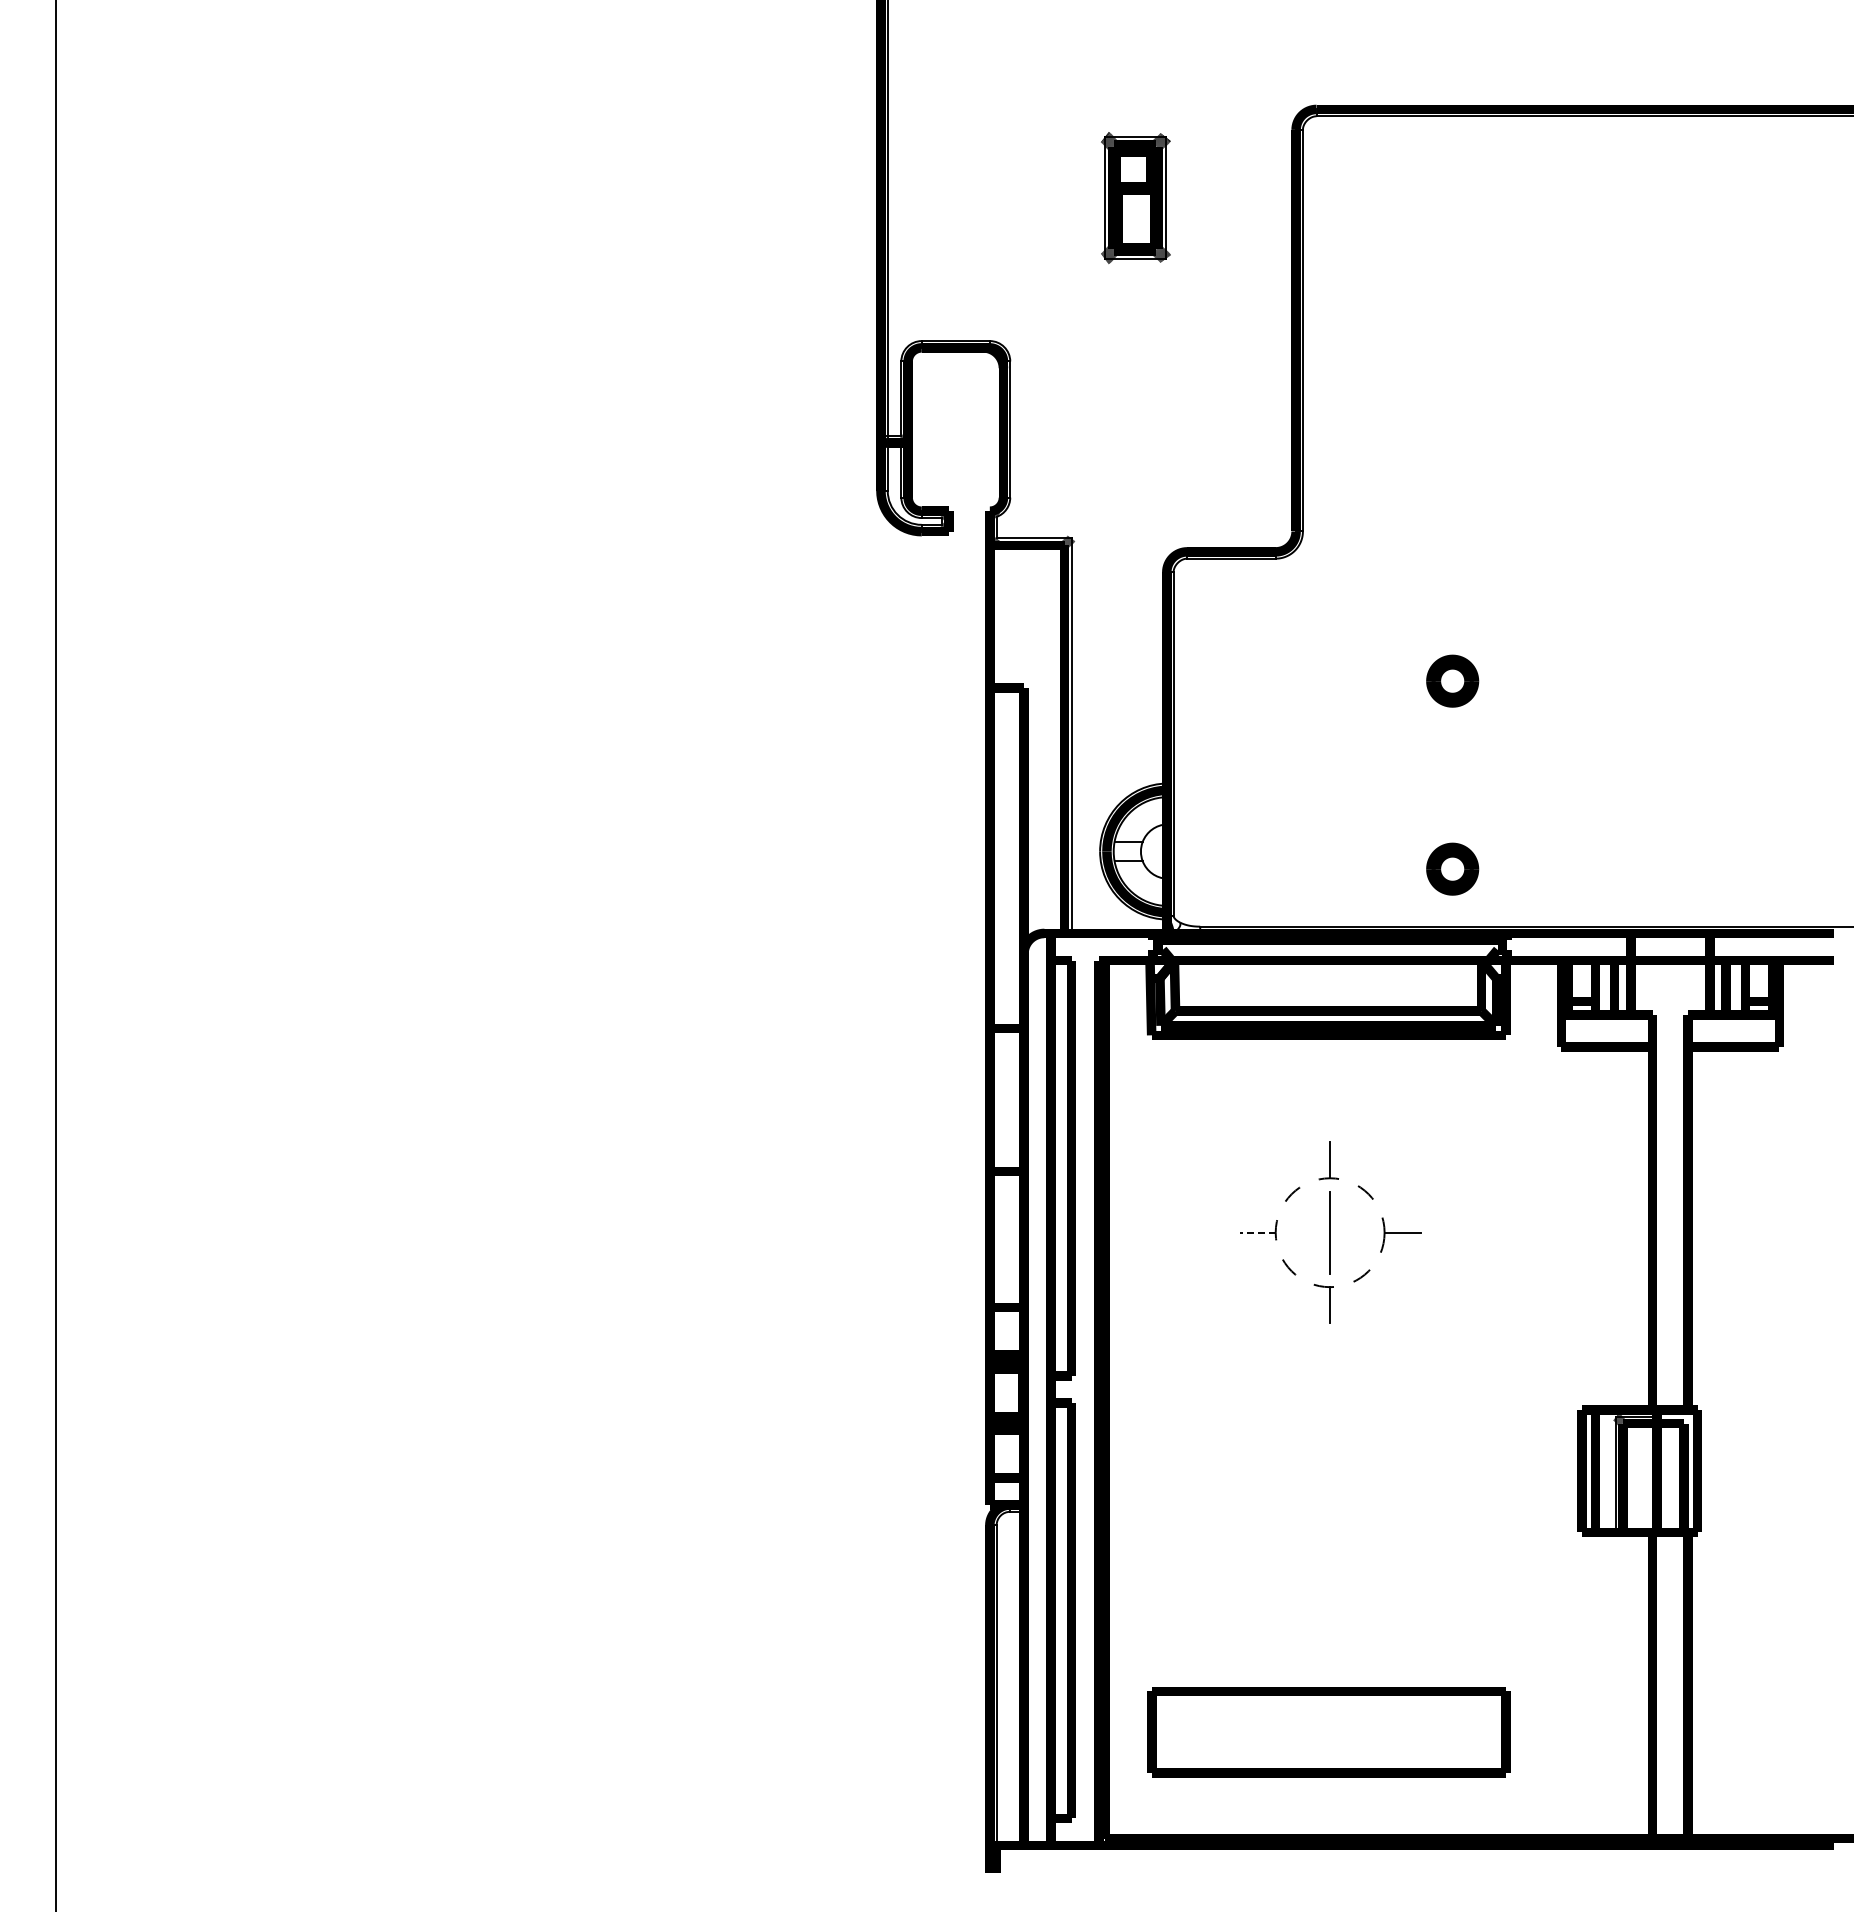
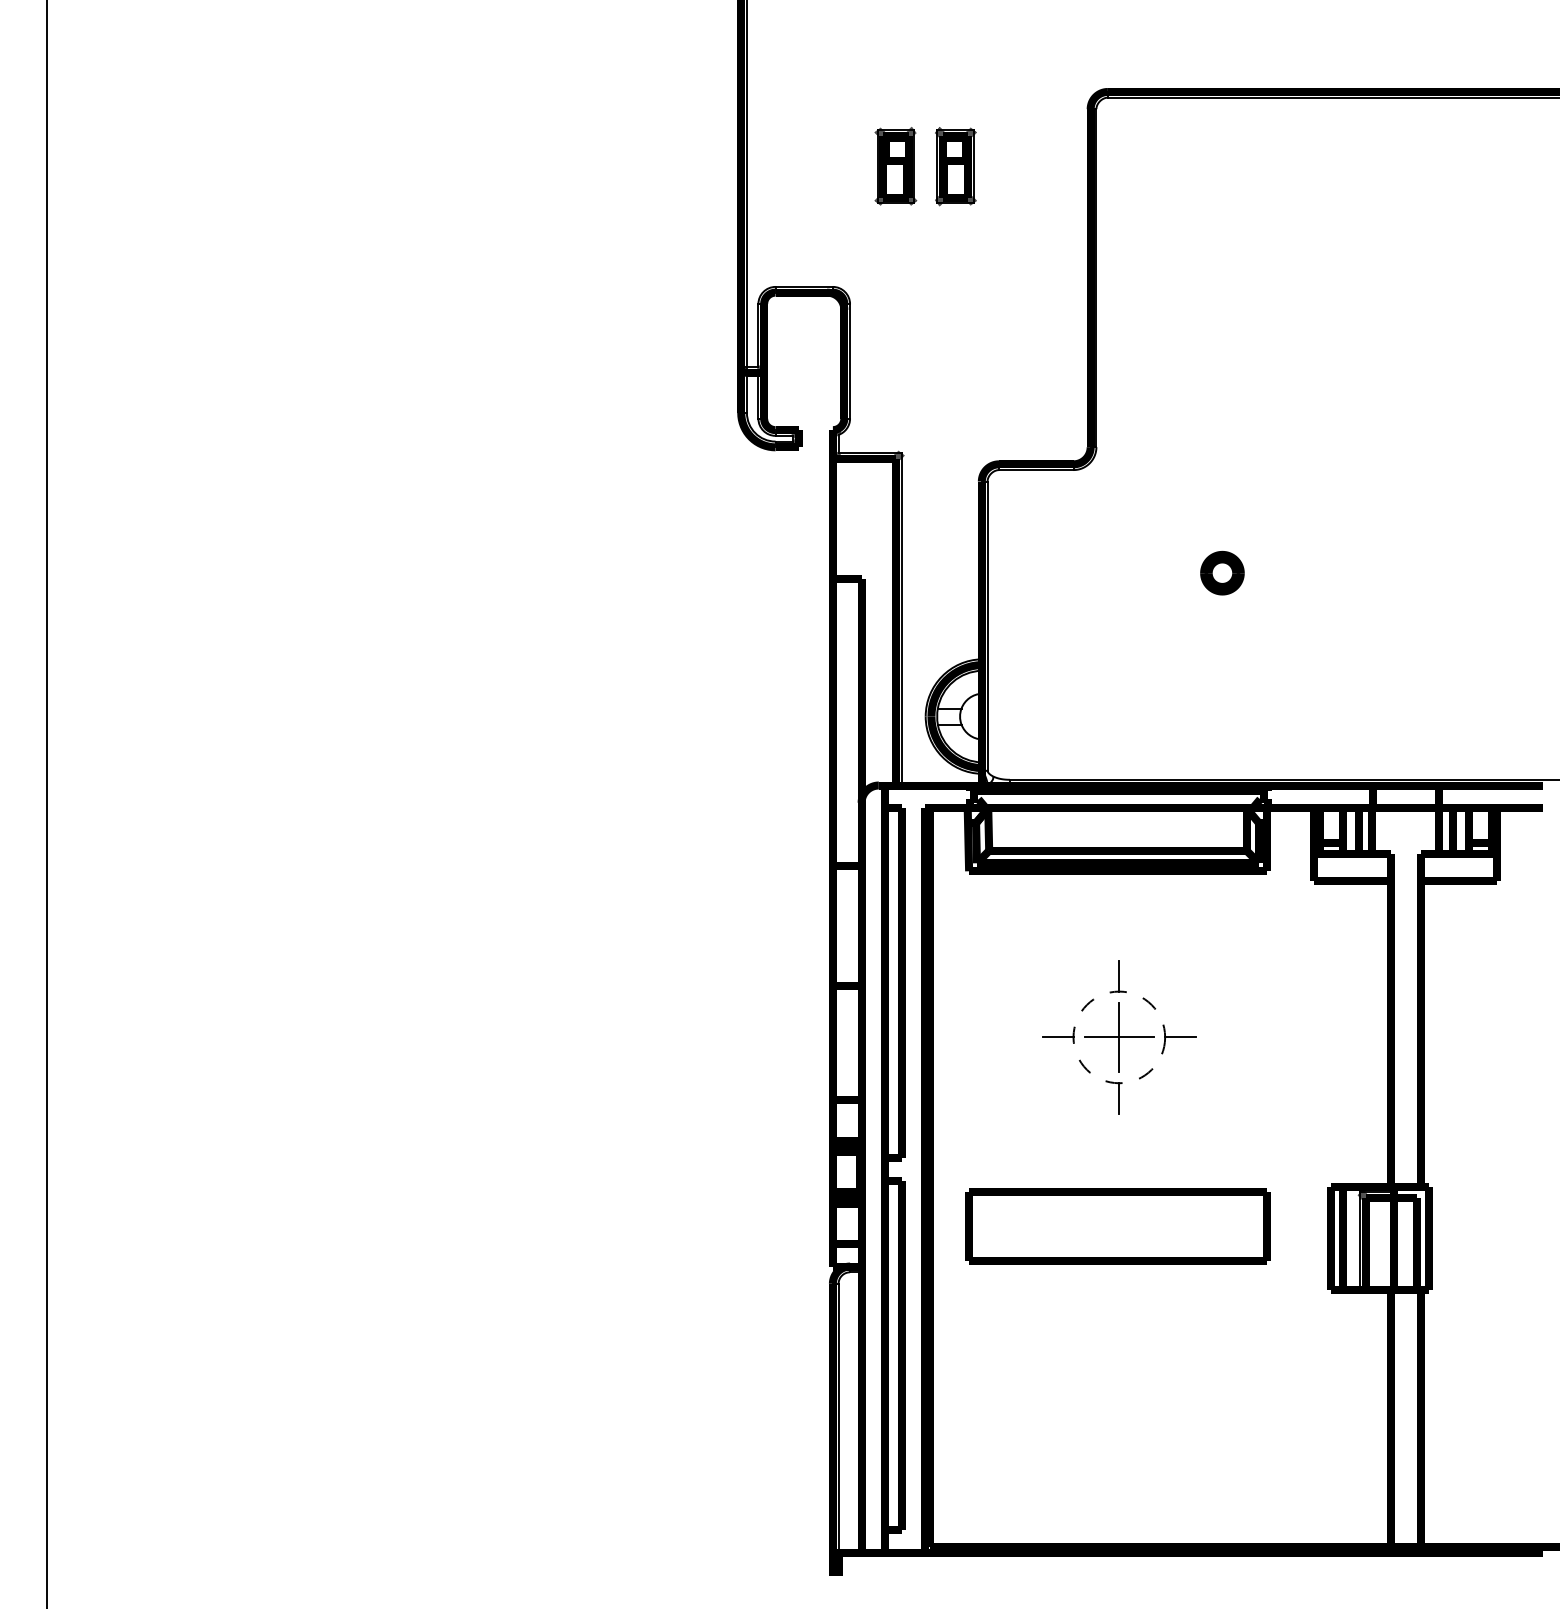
part: (1064, 197) -> (895, 166), added
part: (1135, 198) -> (955, 166), size x0.71
part: (1452, 868) -> (1222, 730), removed
line: (1257, 1232) -> (1058, 1037), dashed -> solid
line: (1329, 1232) -> (1118, 1037), added
part: (1328, 1732) -> (1117, 1226), moved

